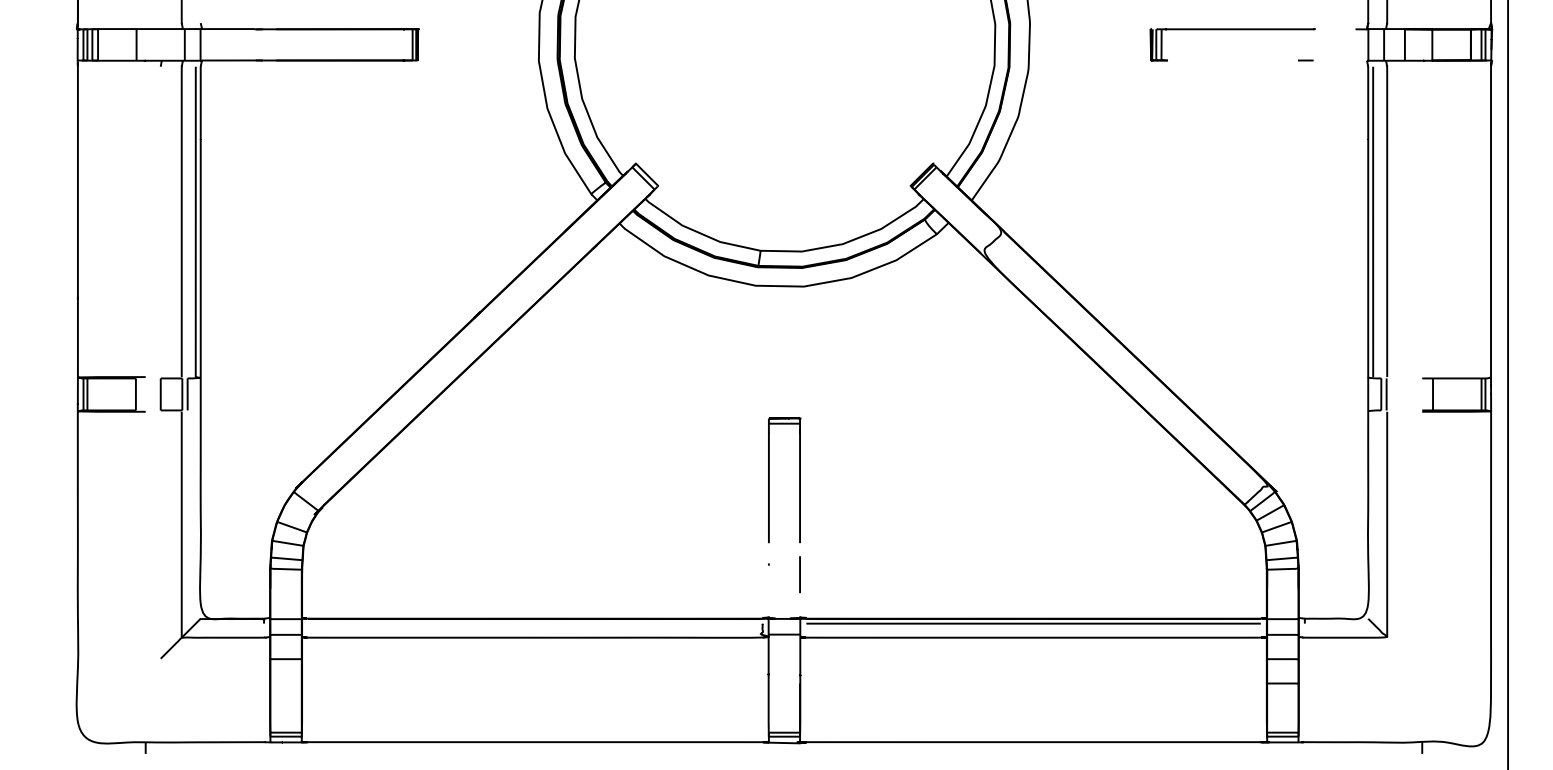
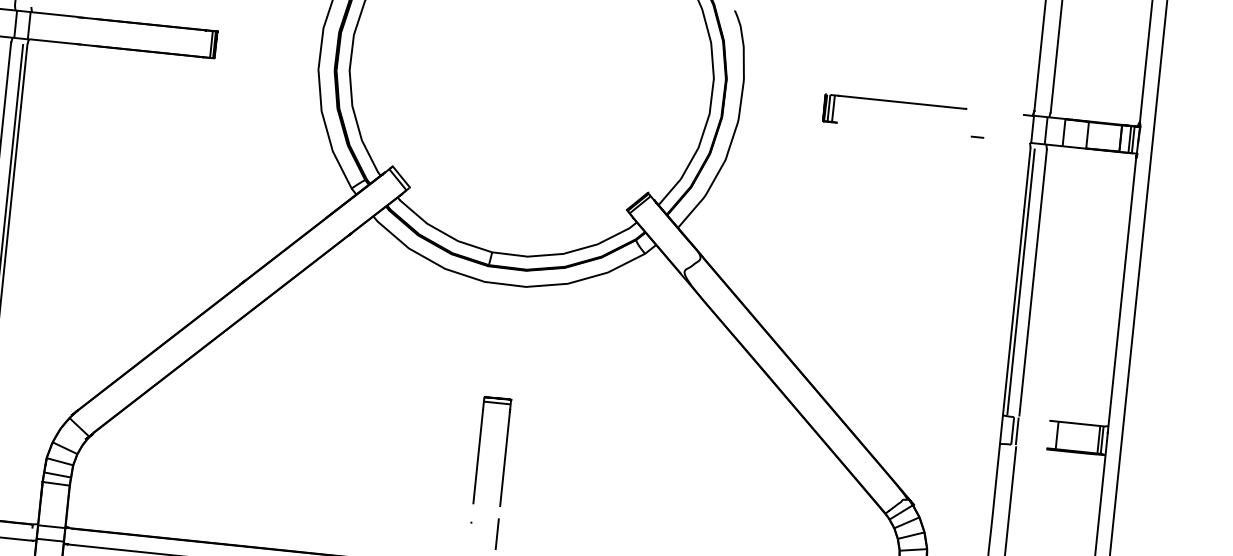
part: (1232, 30) -> (895, 102), moved

